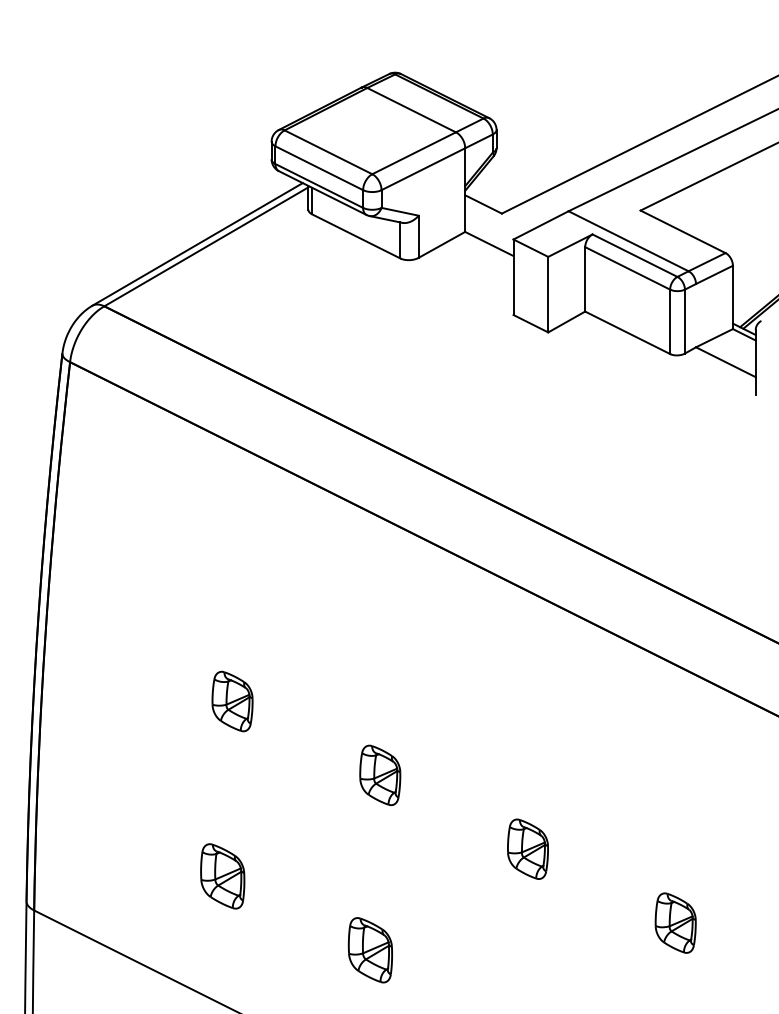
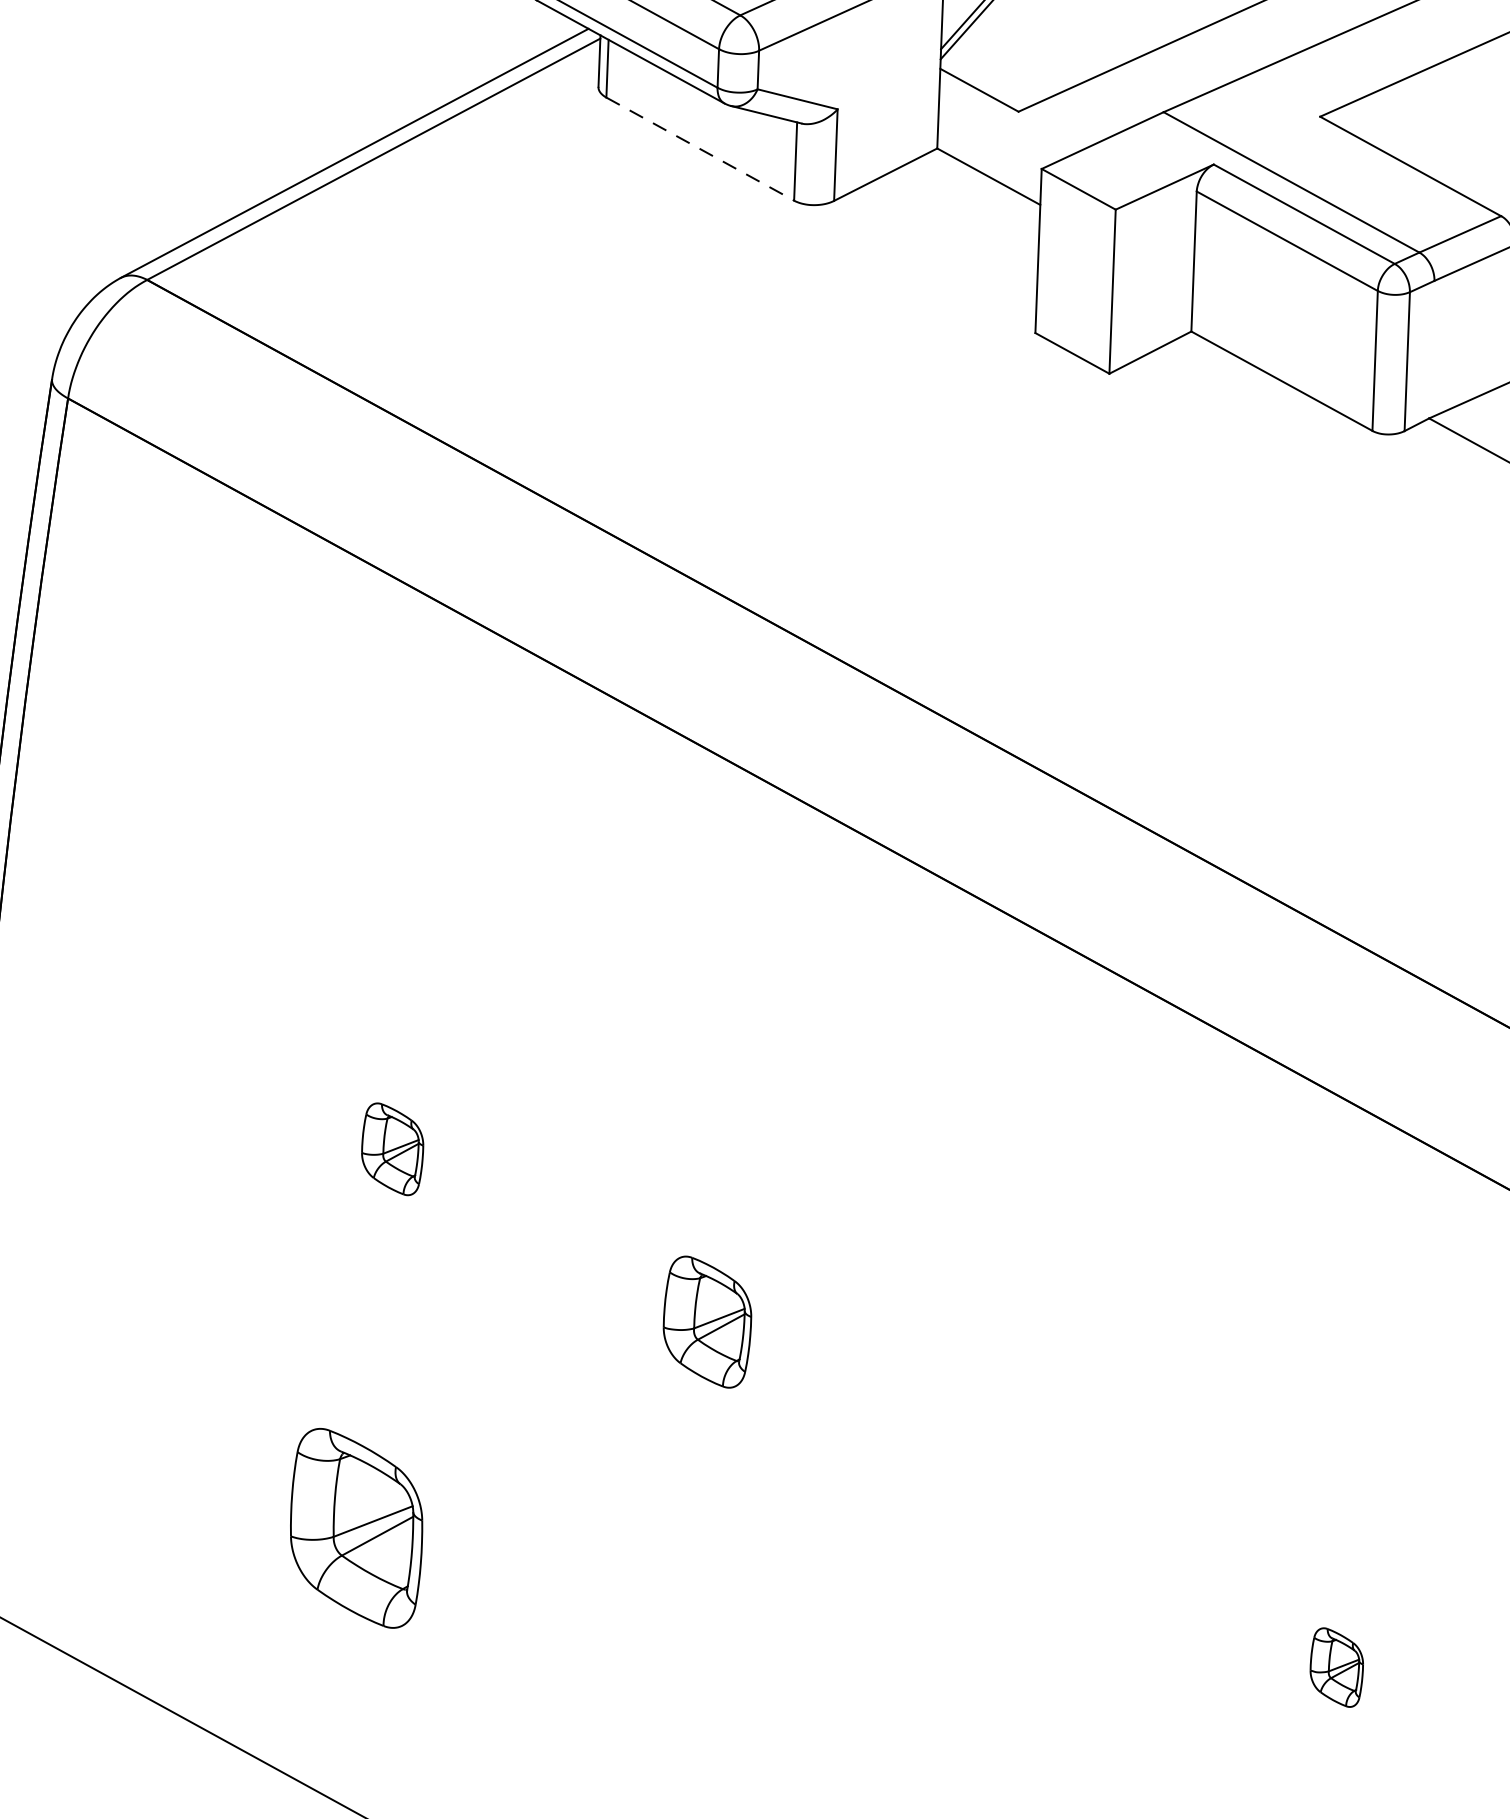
line: (356, 236) -> (700, 149), solid -> dashed
part: (232, 701) -> (392, 1149), size x0.7
part: (527, 848) -> (1021, 1493), removed
part: (222, 876) -> (356, 1528), size x1.4
part: (675, 922) -> (1336, 1666), size x0.6
part: (369, 950) -> (669, 1701), removed

